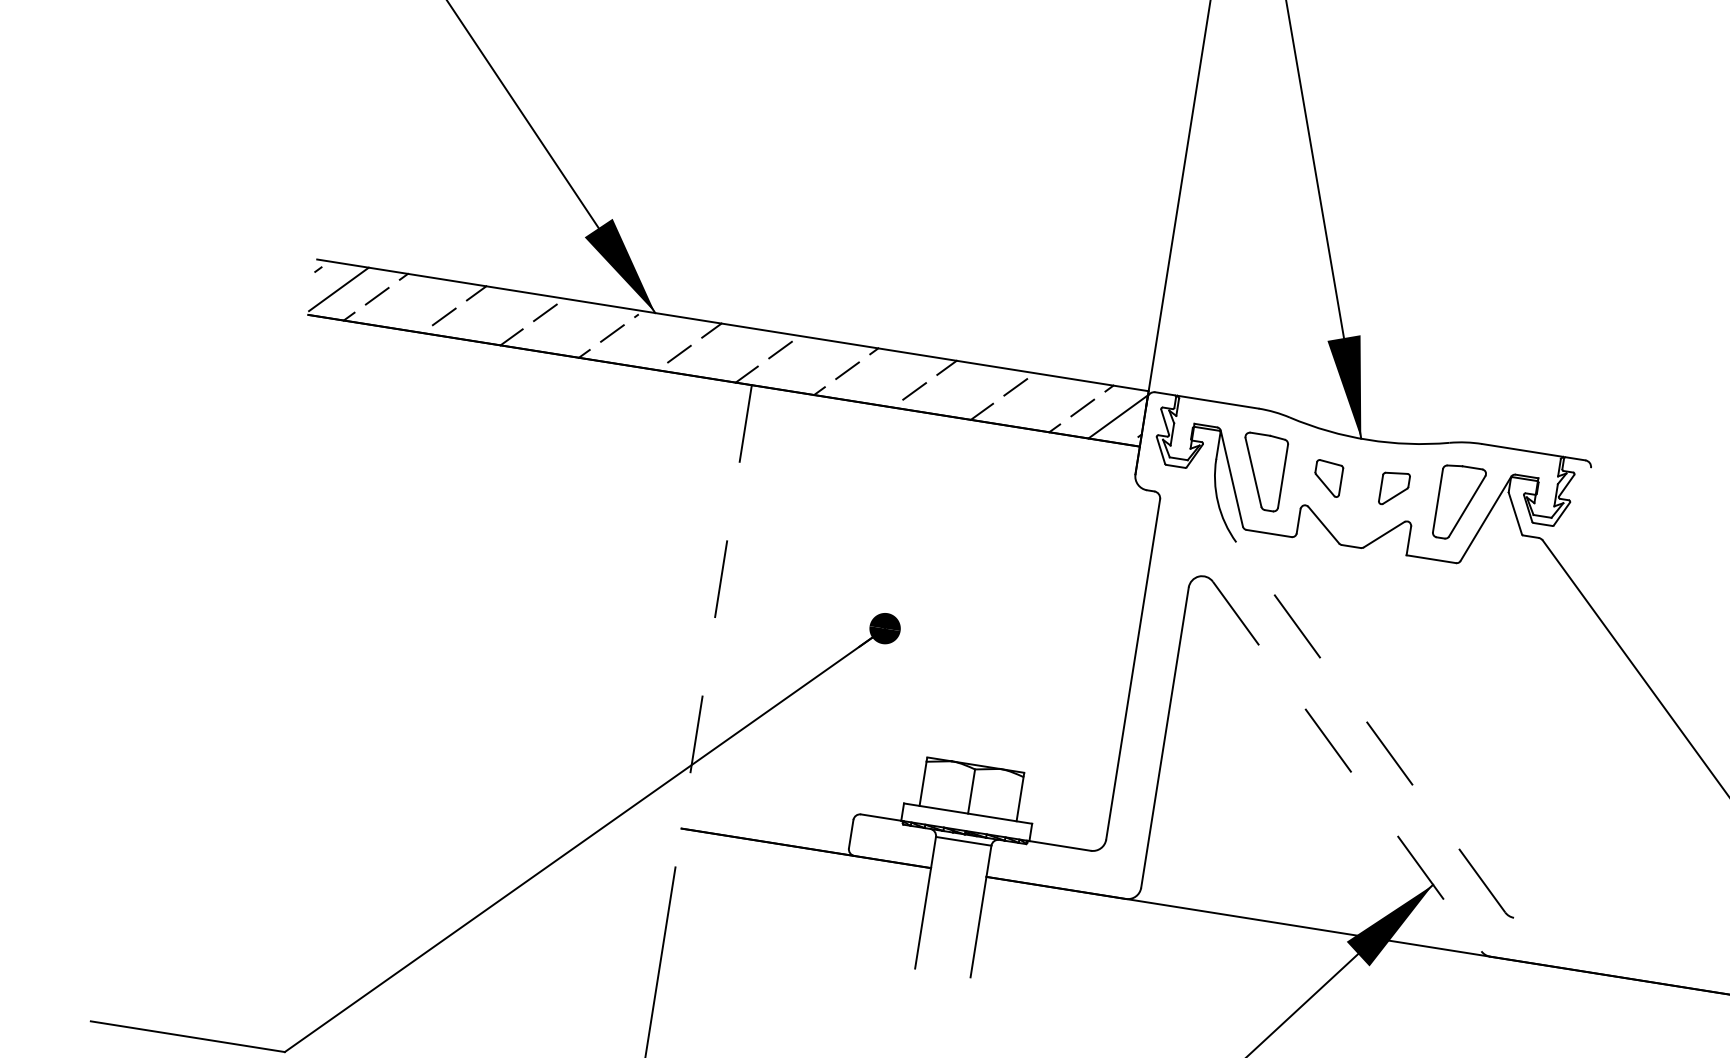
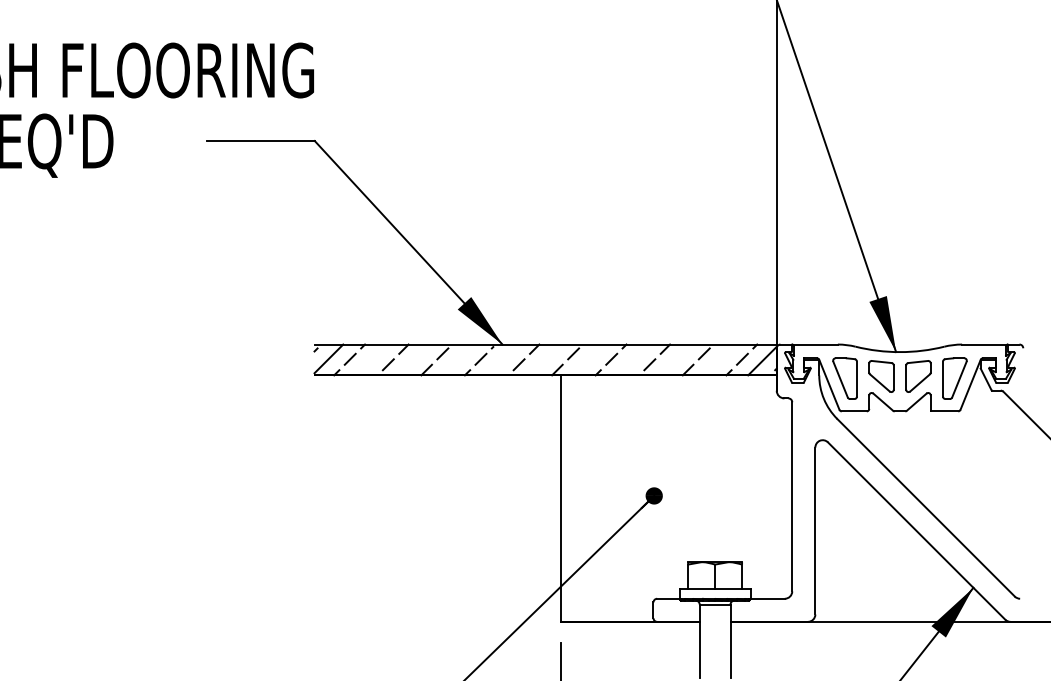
part: (1327, 478) -> (881, 376), size x1.67
part: (1394, 489) -> (918, 376), size x1.67
line: (717, 608) -> (561, 499), dashed -> solid
line: (1371, 726) -> (926, 507), dashed -> solid
line: (1348, 767) -> (917, 531), dashed -> solid

